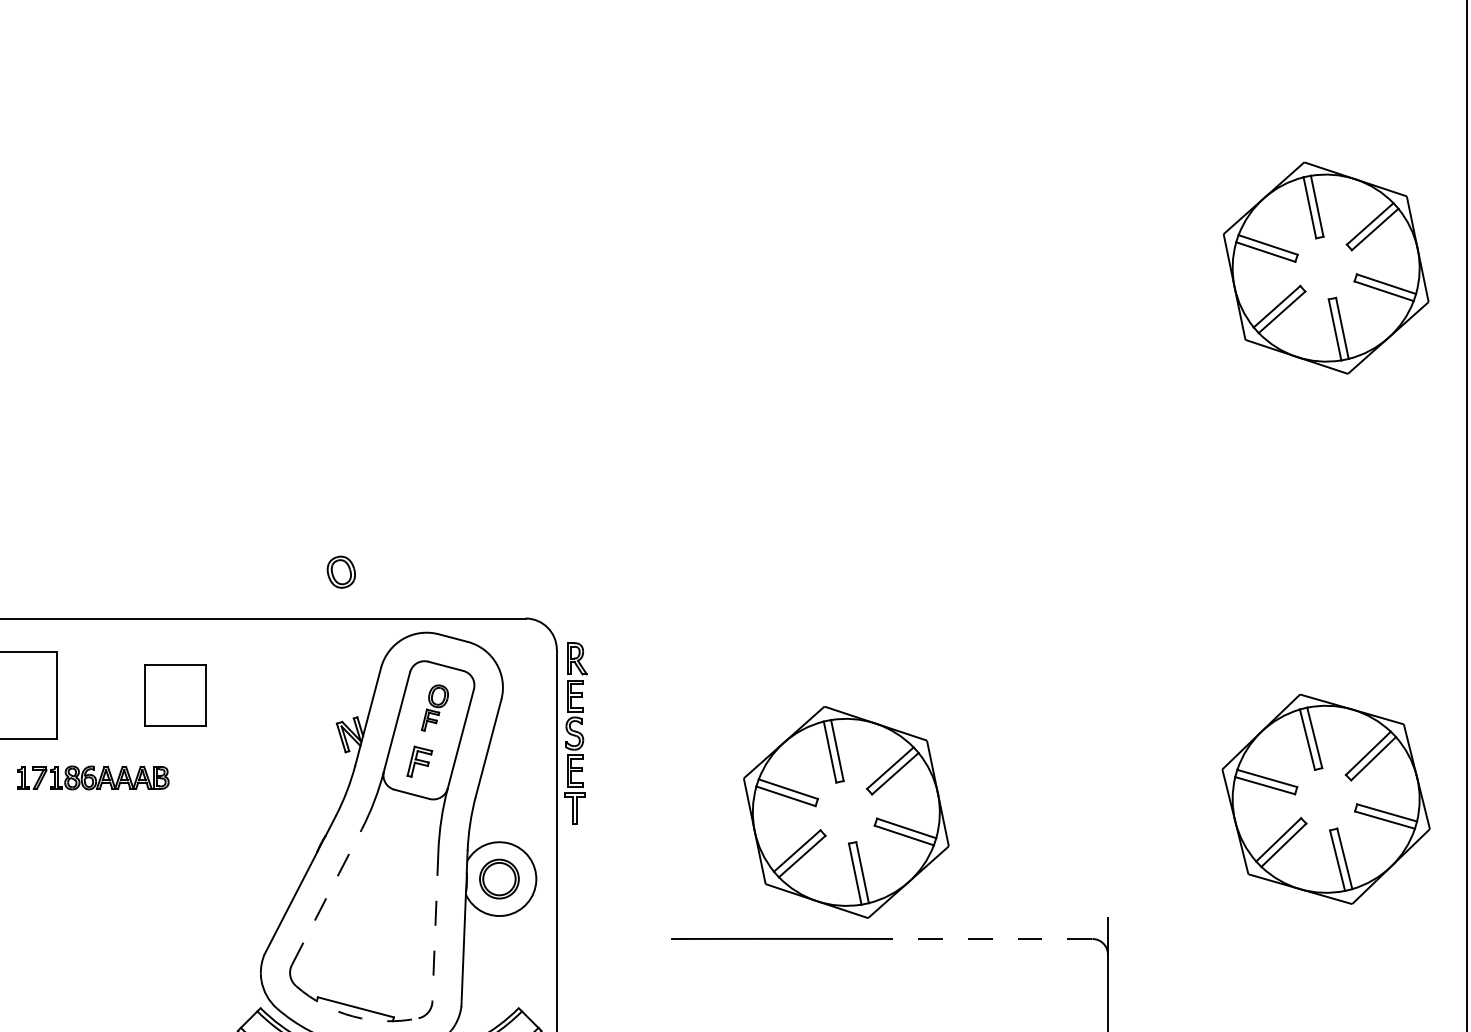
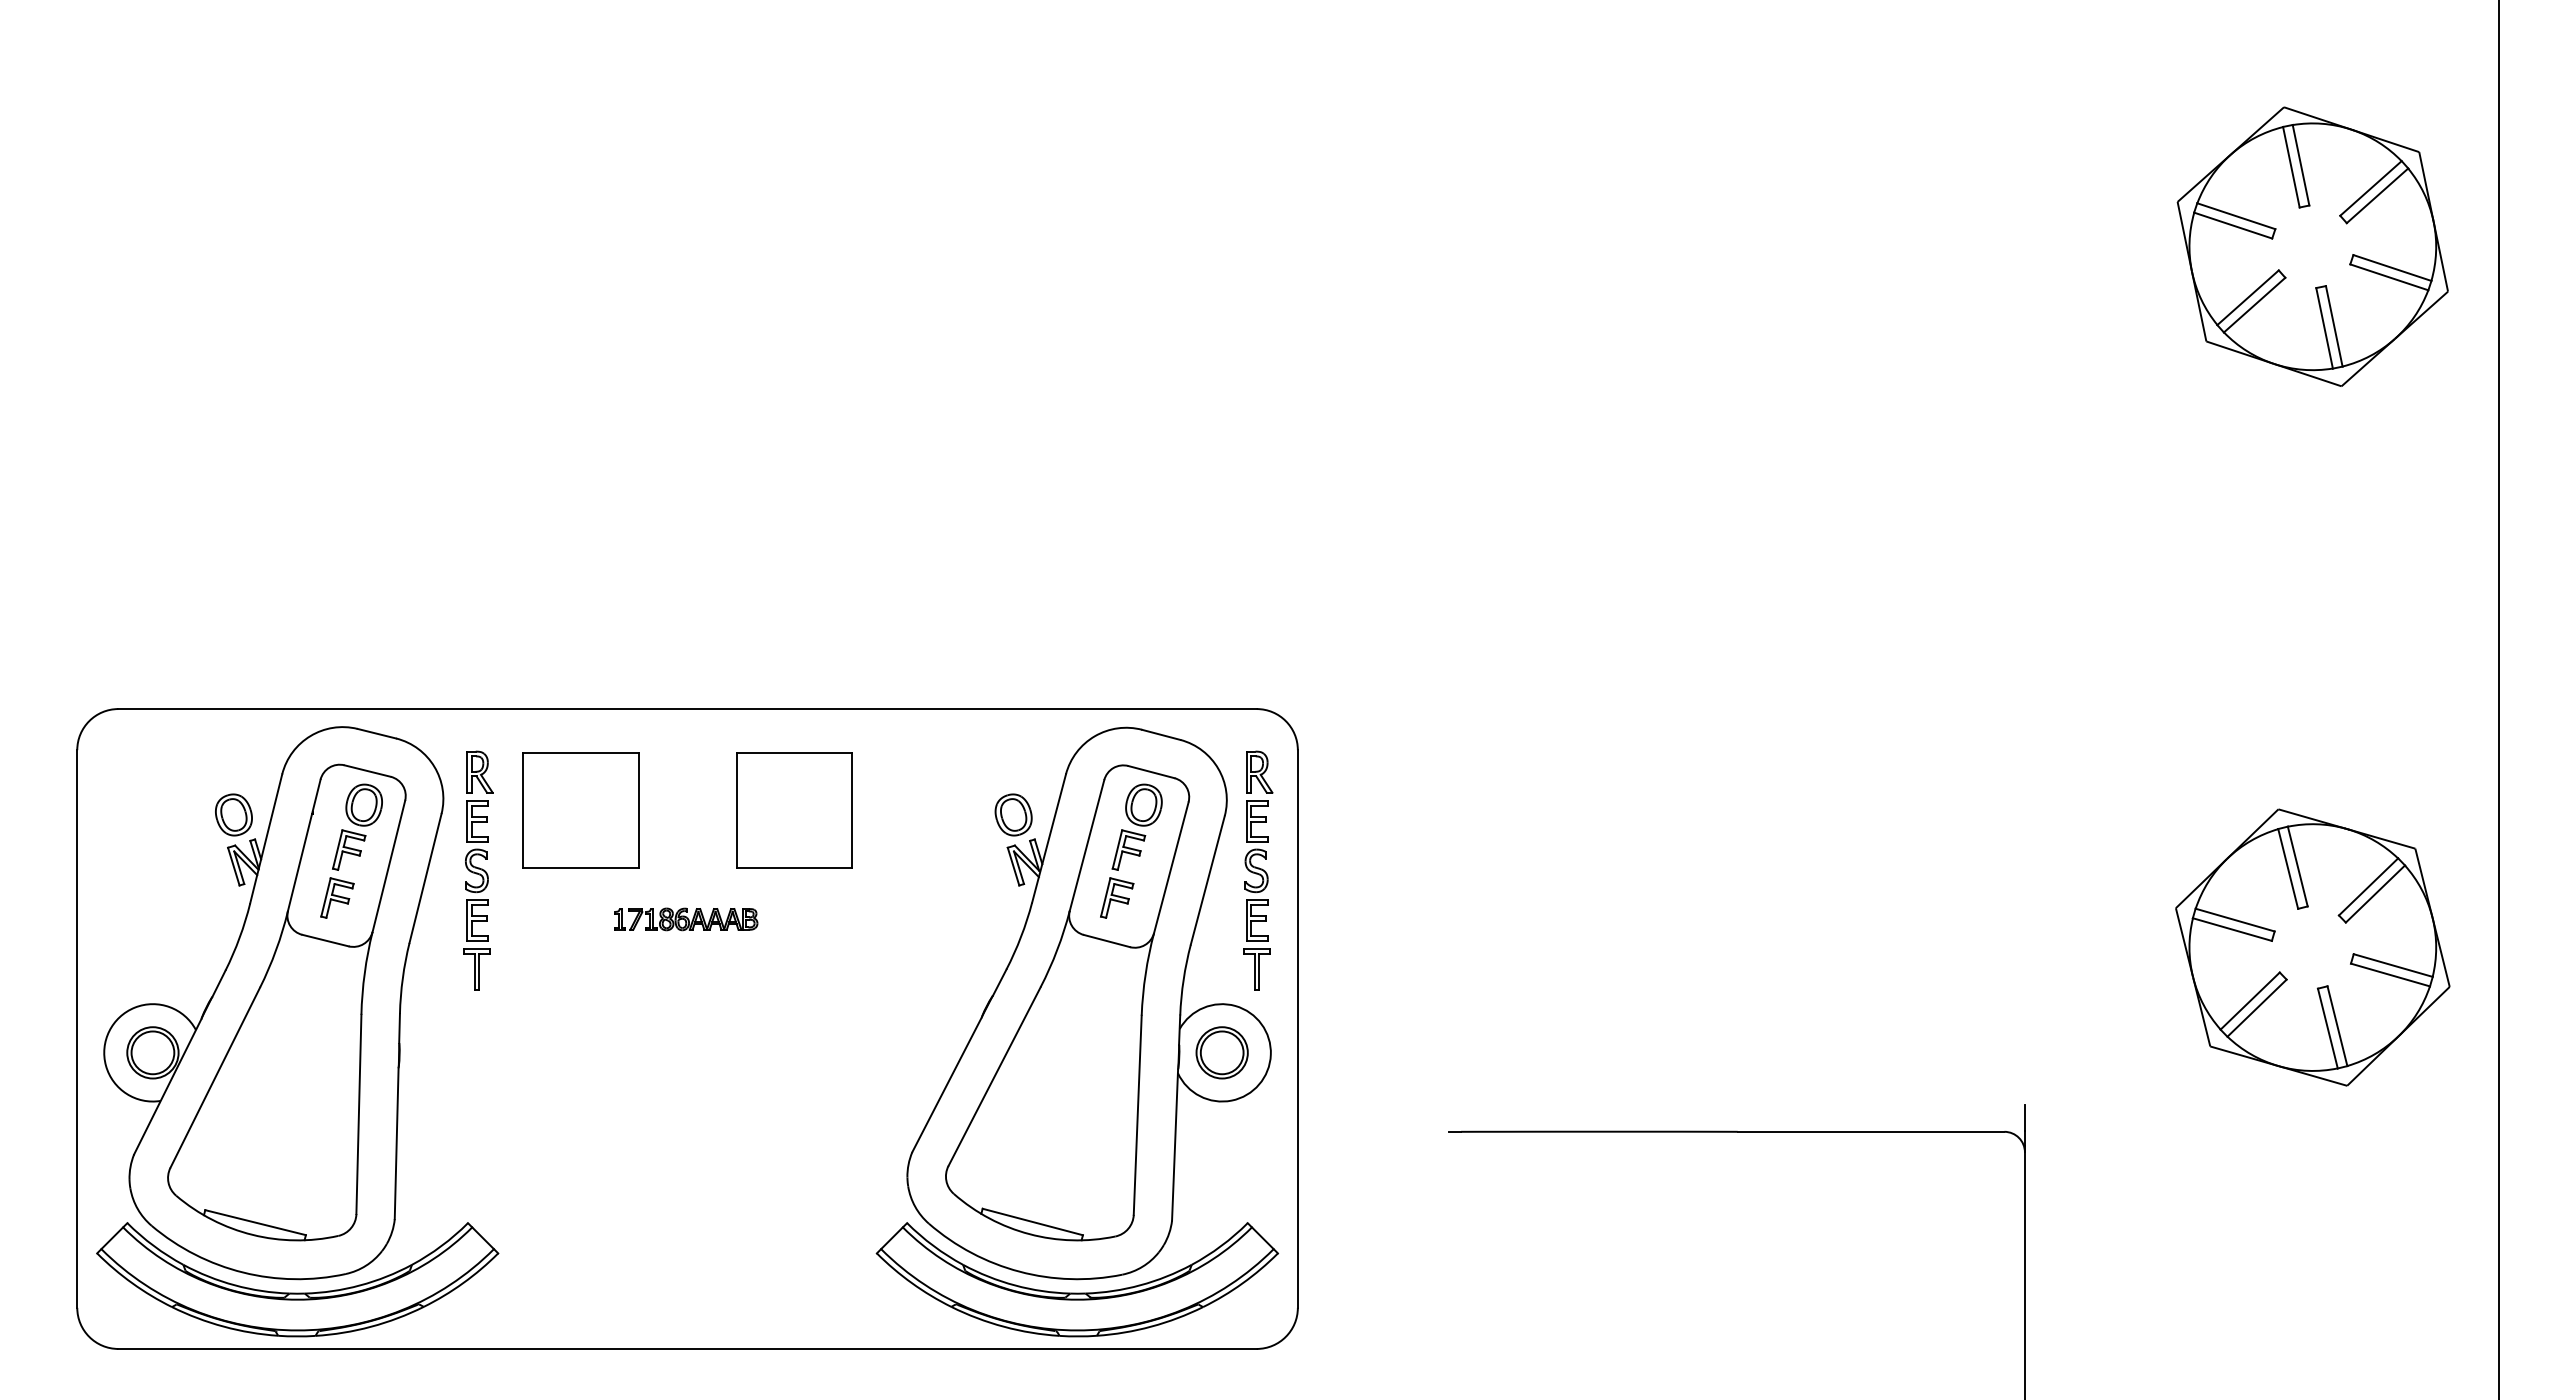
part: (341, 571) -> (1013, 814), moved
part: (175, 695) -> (794, 810), size x1.43
part: (434, 707) -> (1136, 826), size x1.43
part: (576, 733) -> (1258, 870), moved
part: (93, 778) -> (686, 919), size x0.71
part: (846, 812) -> (1679, 964), removed
line: (326, 897) -> (994, 1076), dashed -> solid
line: (435, 926) -> (1137, 1115), dashed -> solid
line: (990, 938) -> (1870, 1131), dashed -> solid
arc: (353, 1016) -> (1029, 1234), dashed -> solid

